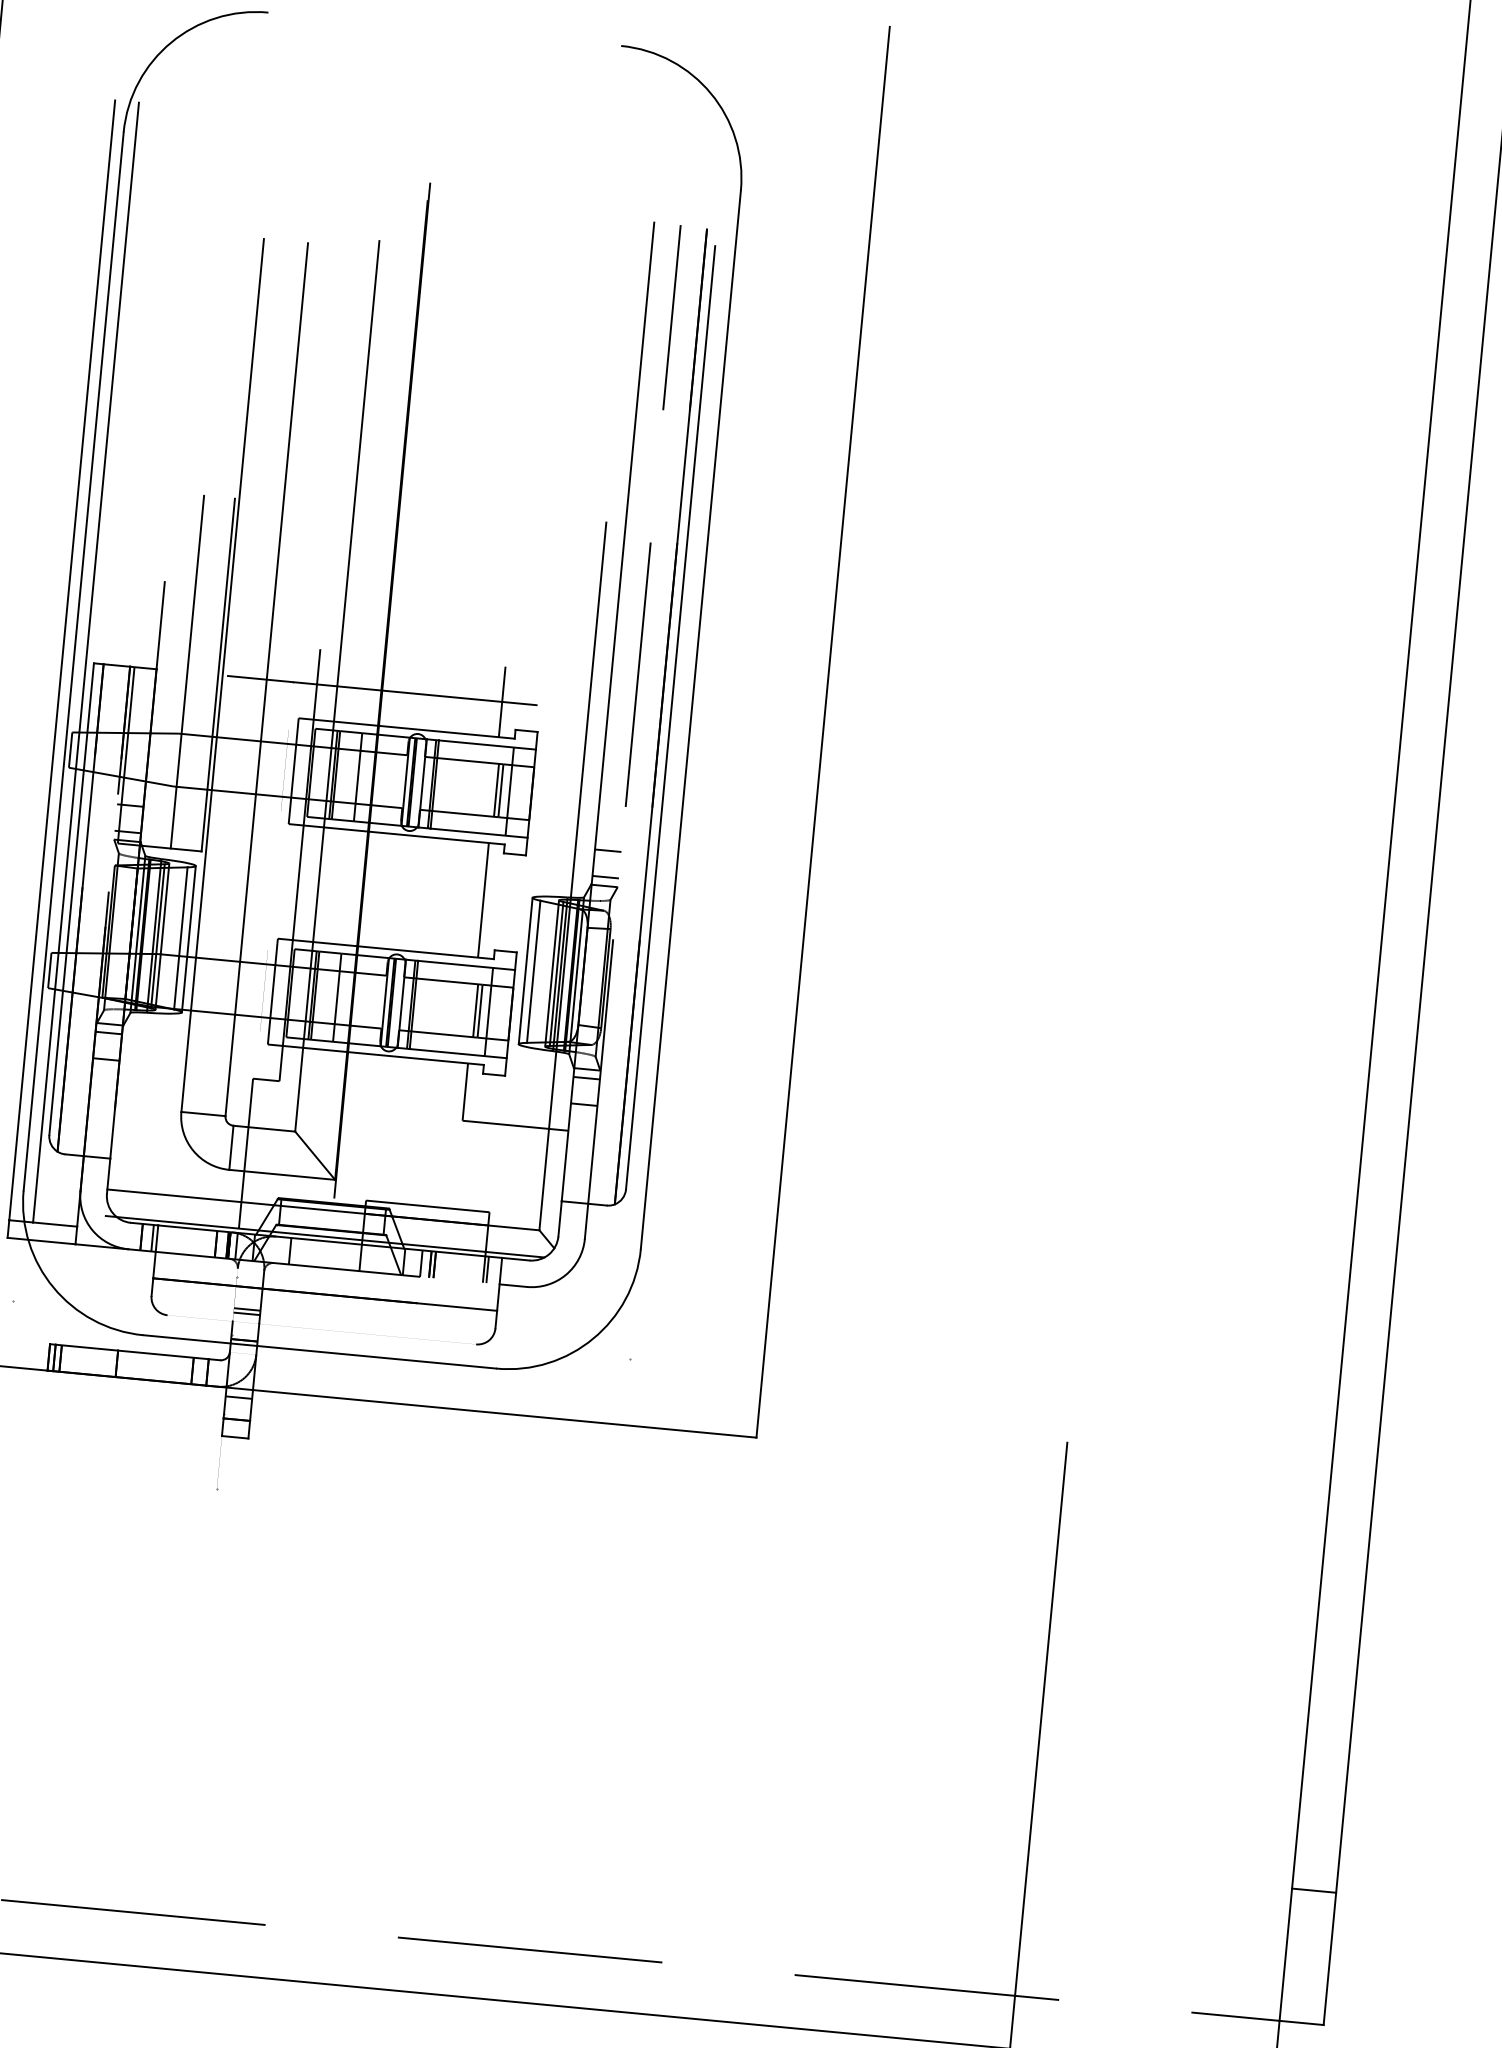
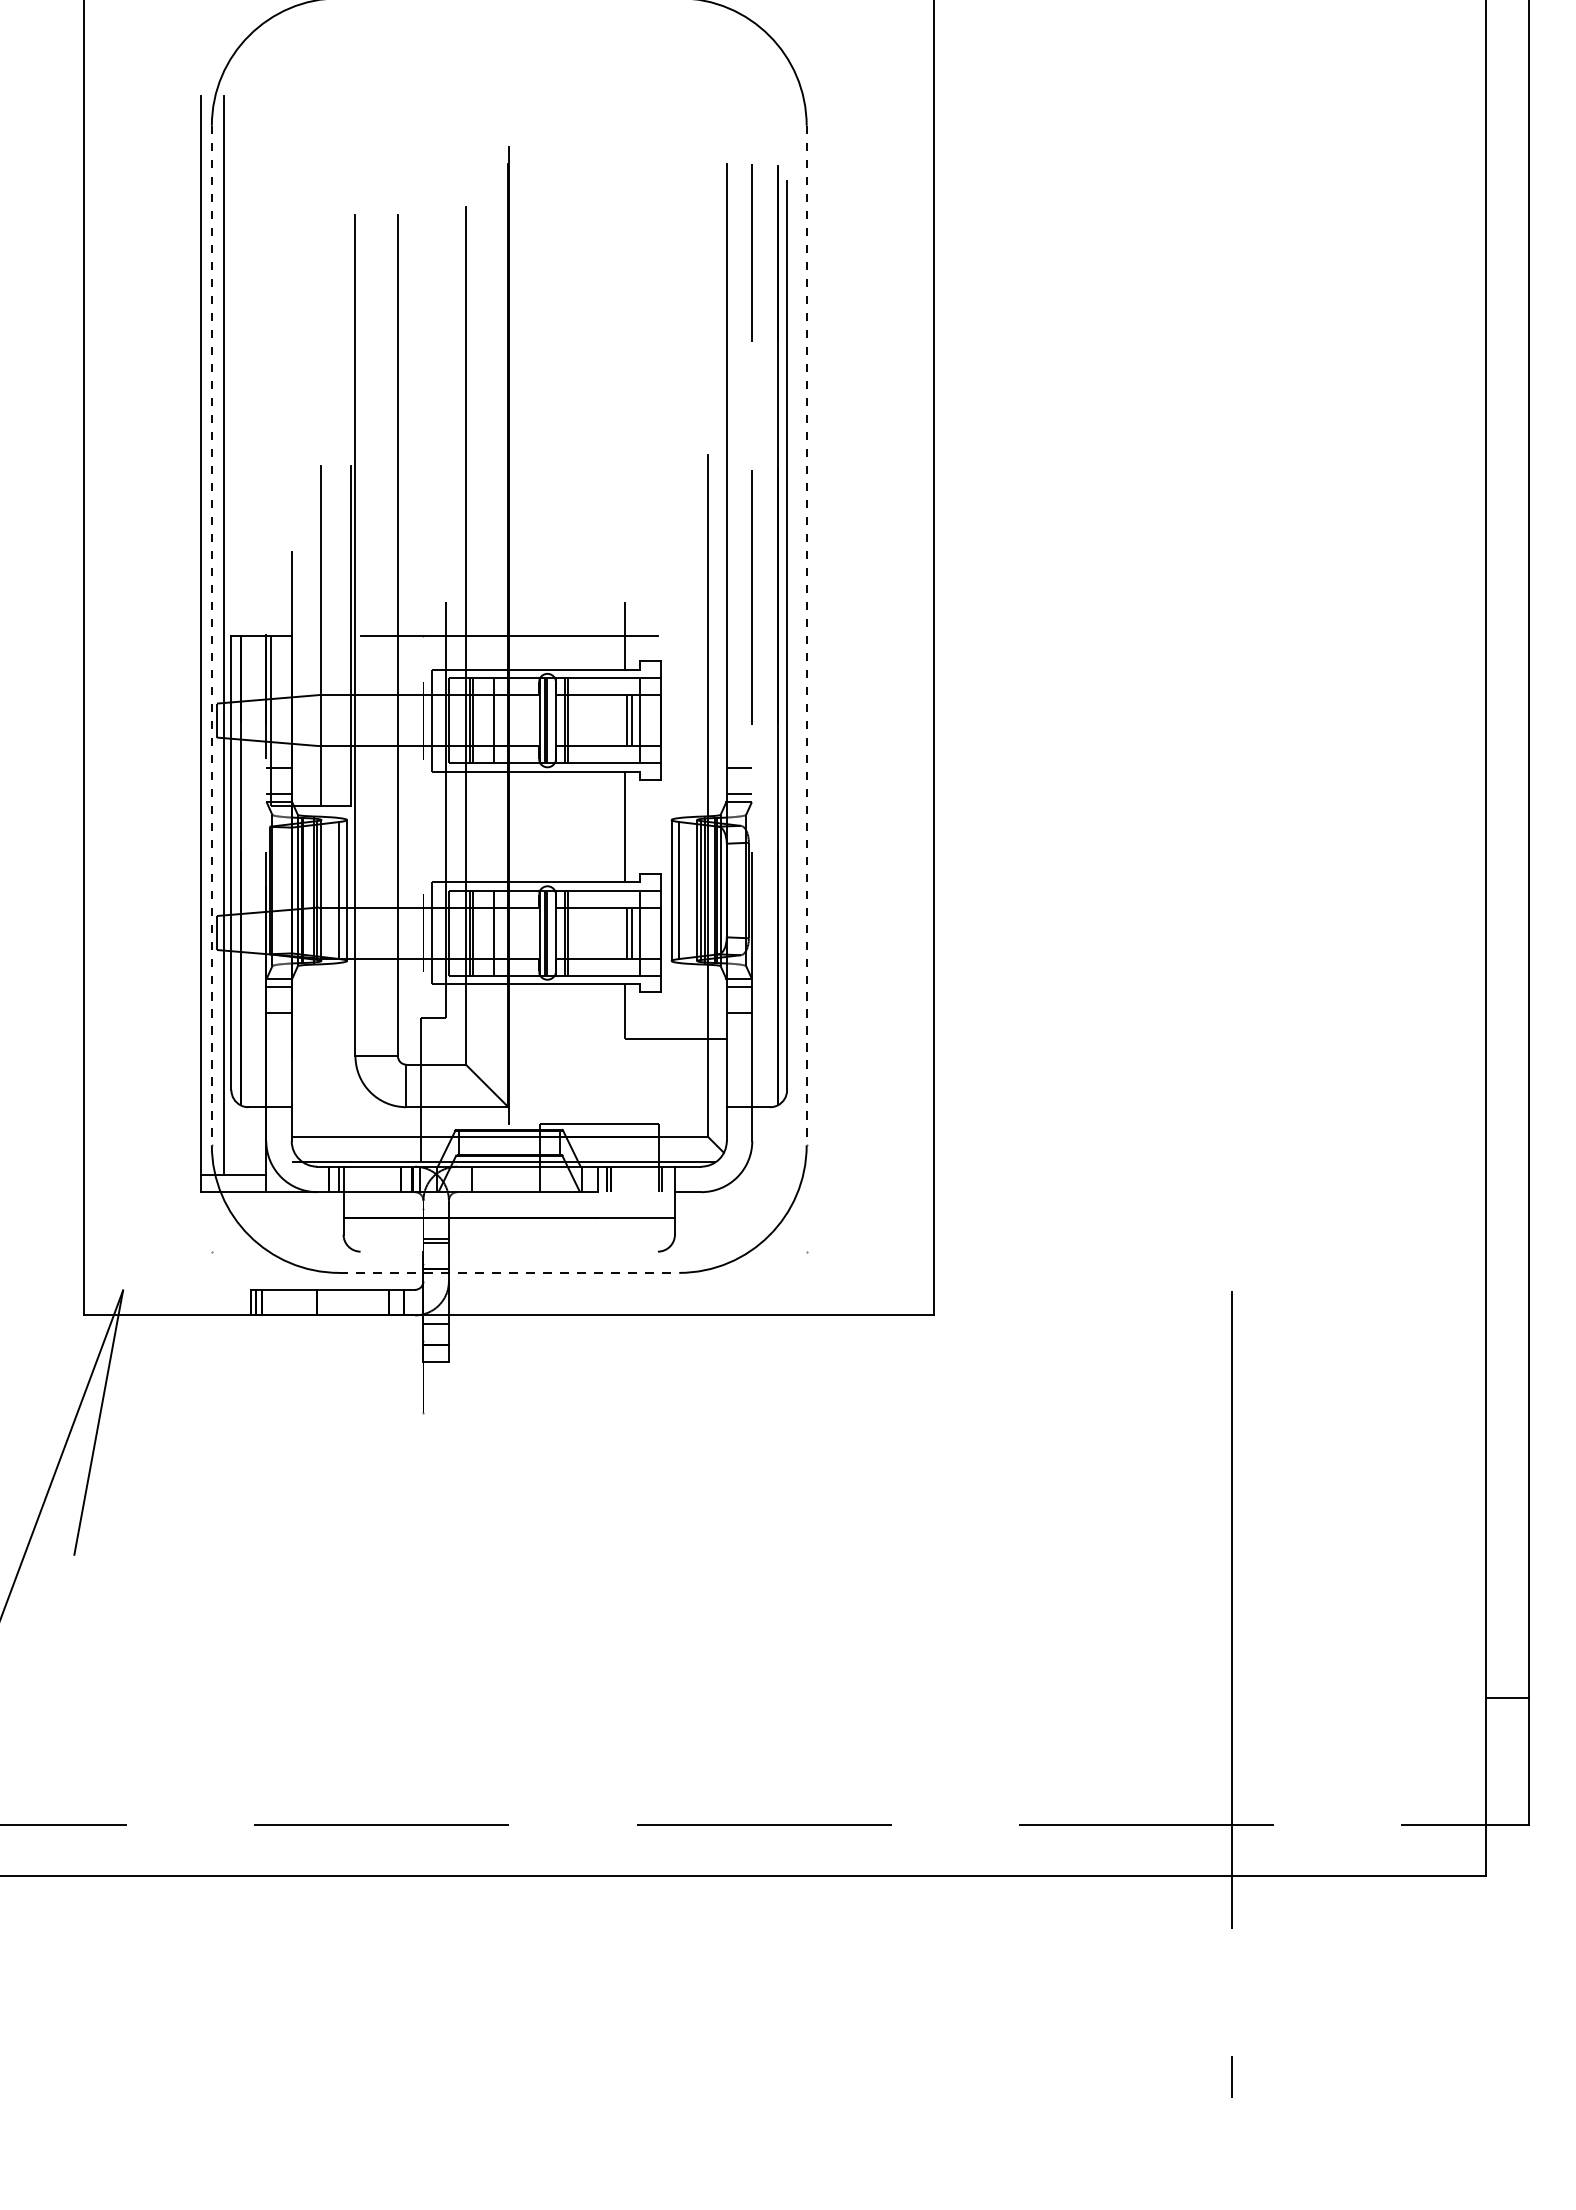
line: (73, 661) -> (211, 635), solid -> dashed
line: (690, 719) -> (806, 635), solid -> dashed
line: (320, 1351) -> (509, 1272), solid -> dashed

